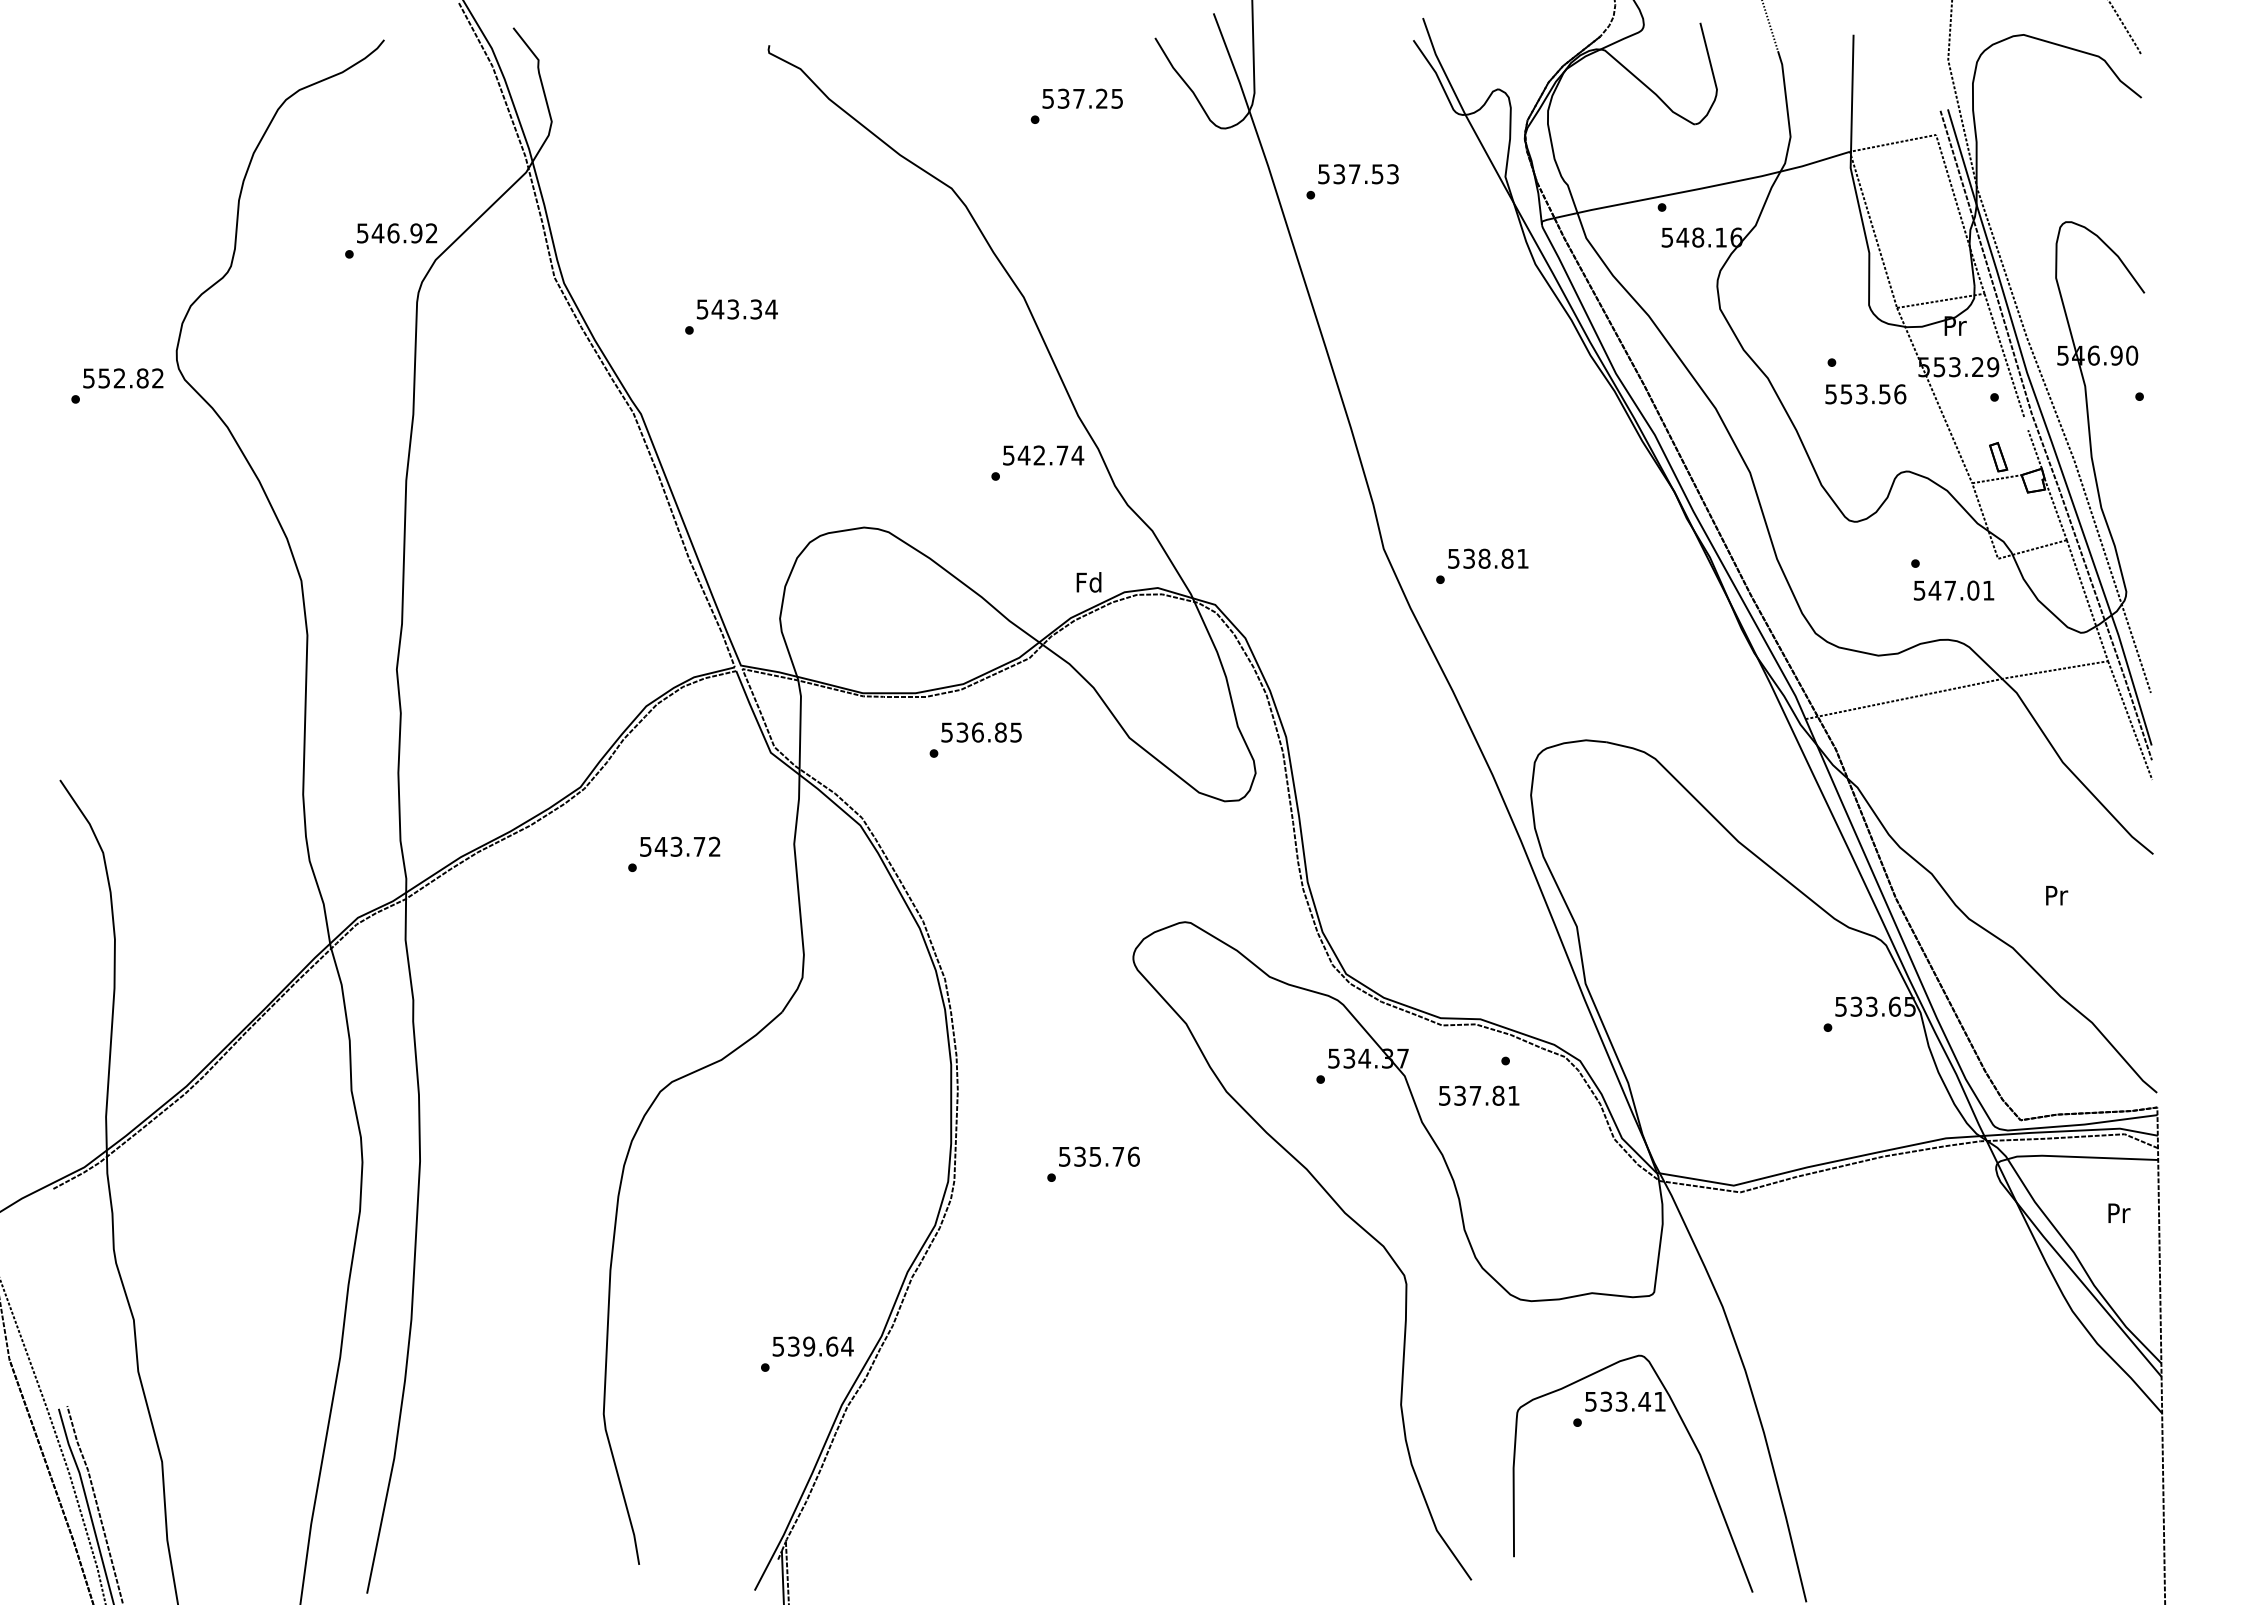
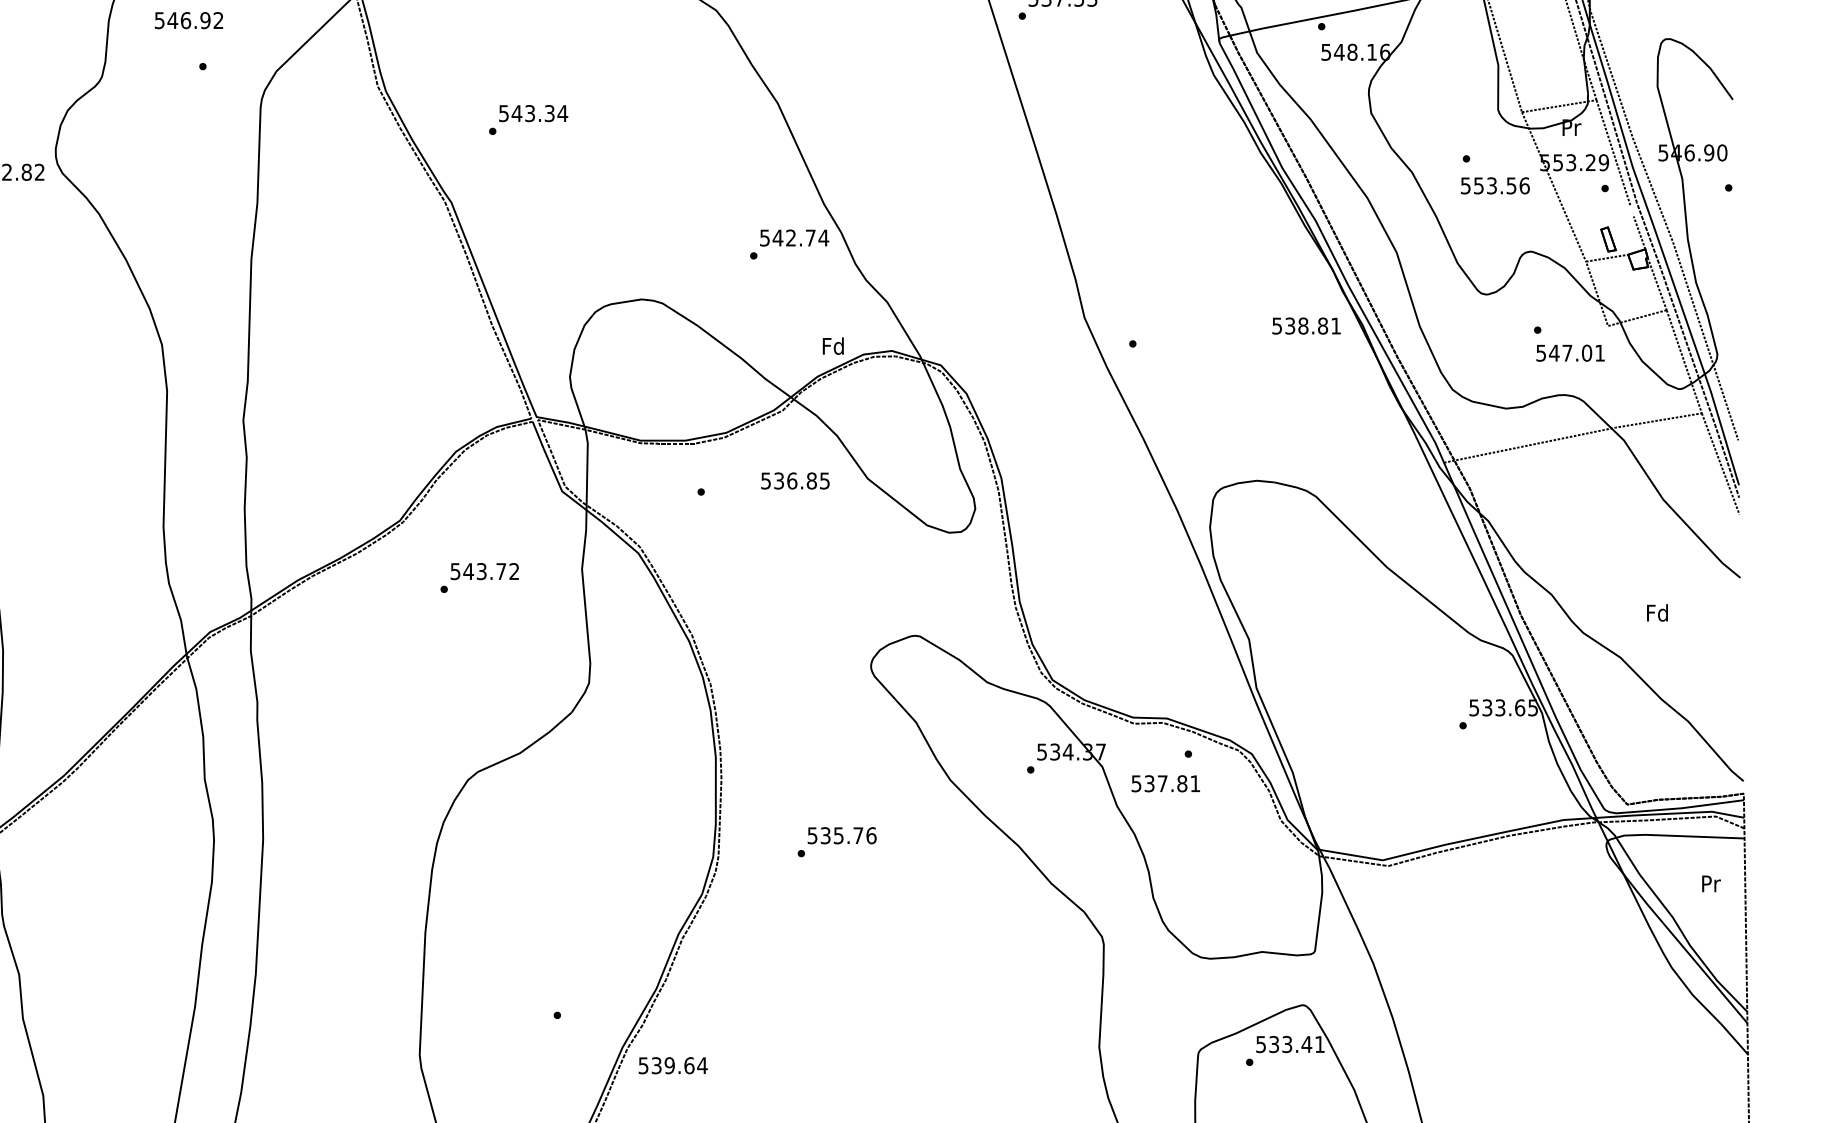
text: (397, 233) -> (189, 20), moved
text: (1488, 558) -> (1306, 325), moved
text: (981, 732) -> (795, 480), moved
text: (2055, 895) -> (1657, 613), Pr -> Fd
text: (812, 1346) -> (672, 1065), moved

